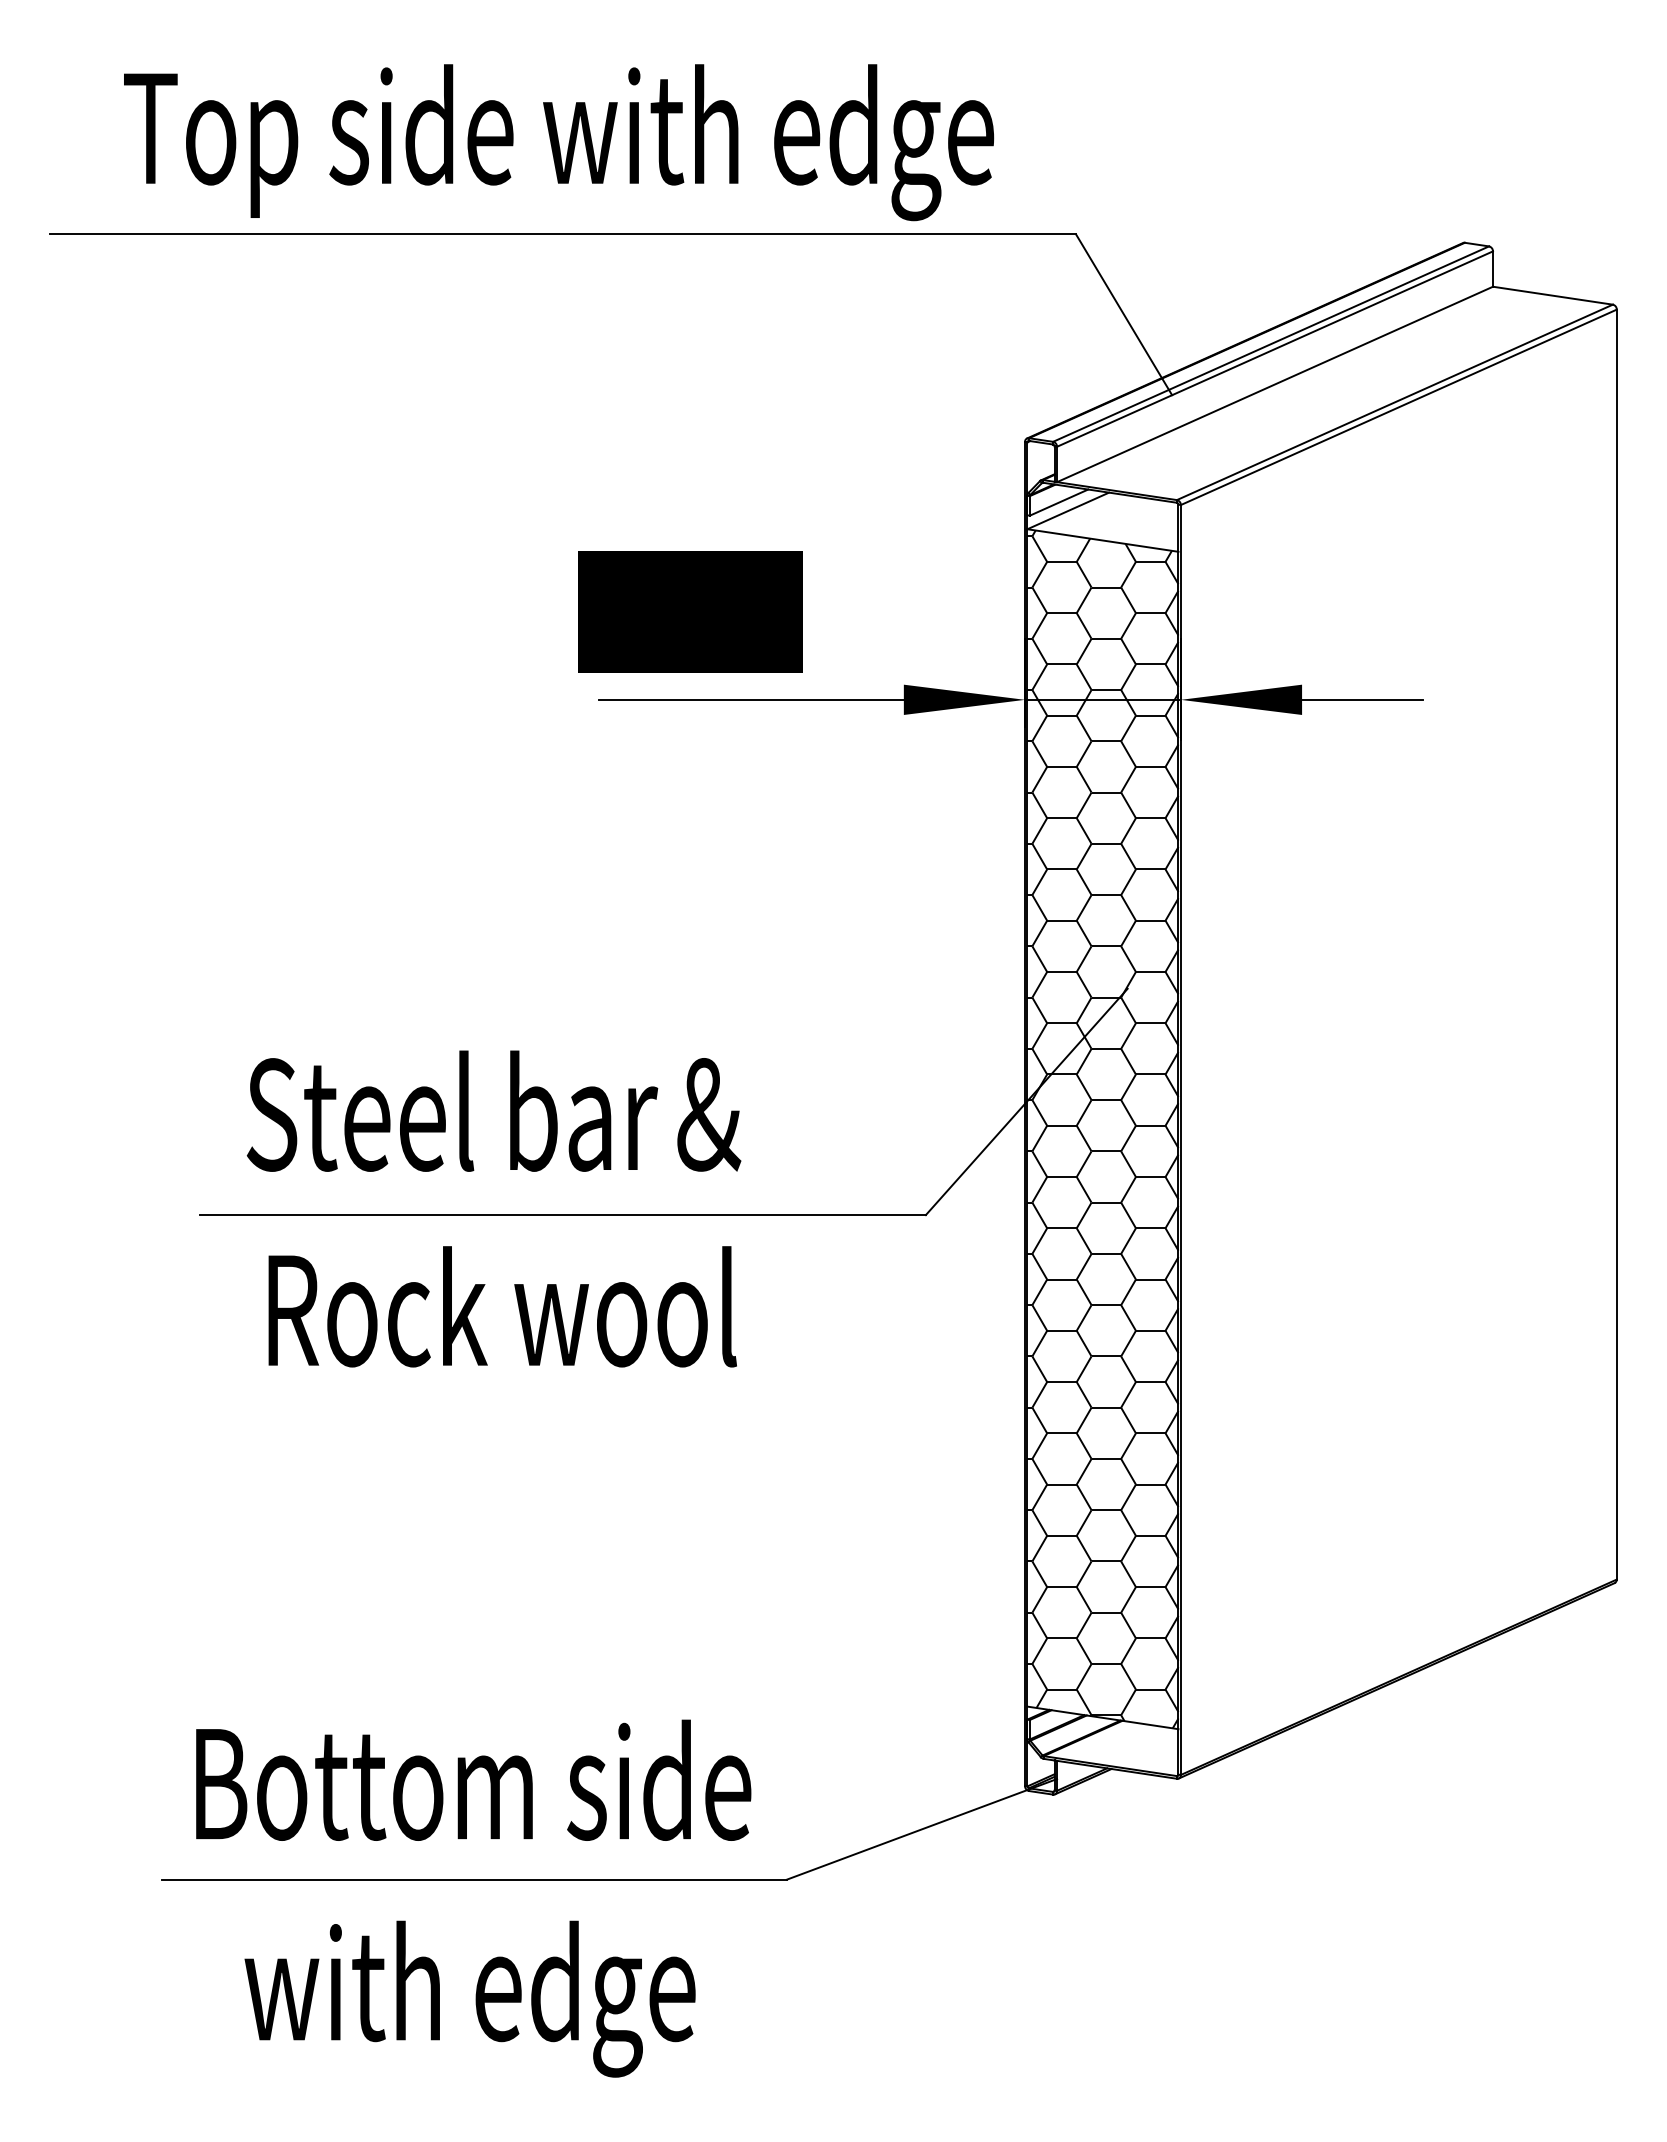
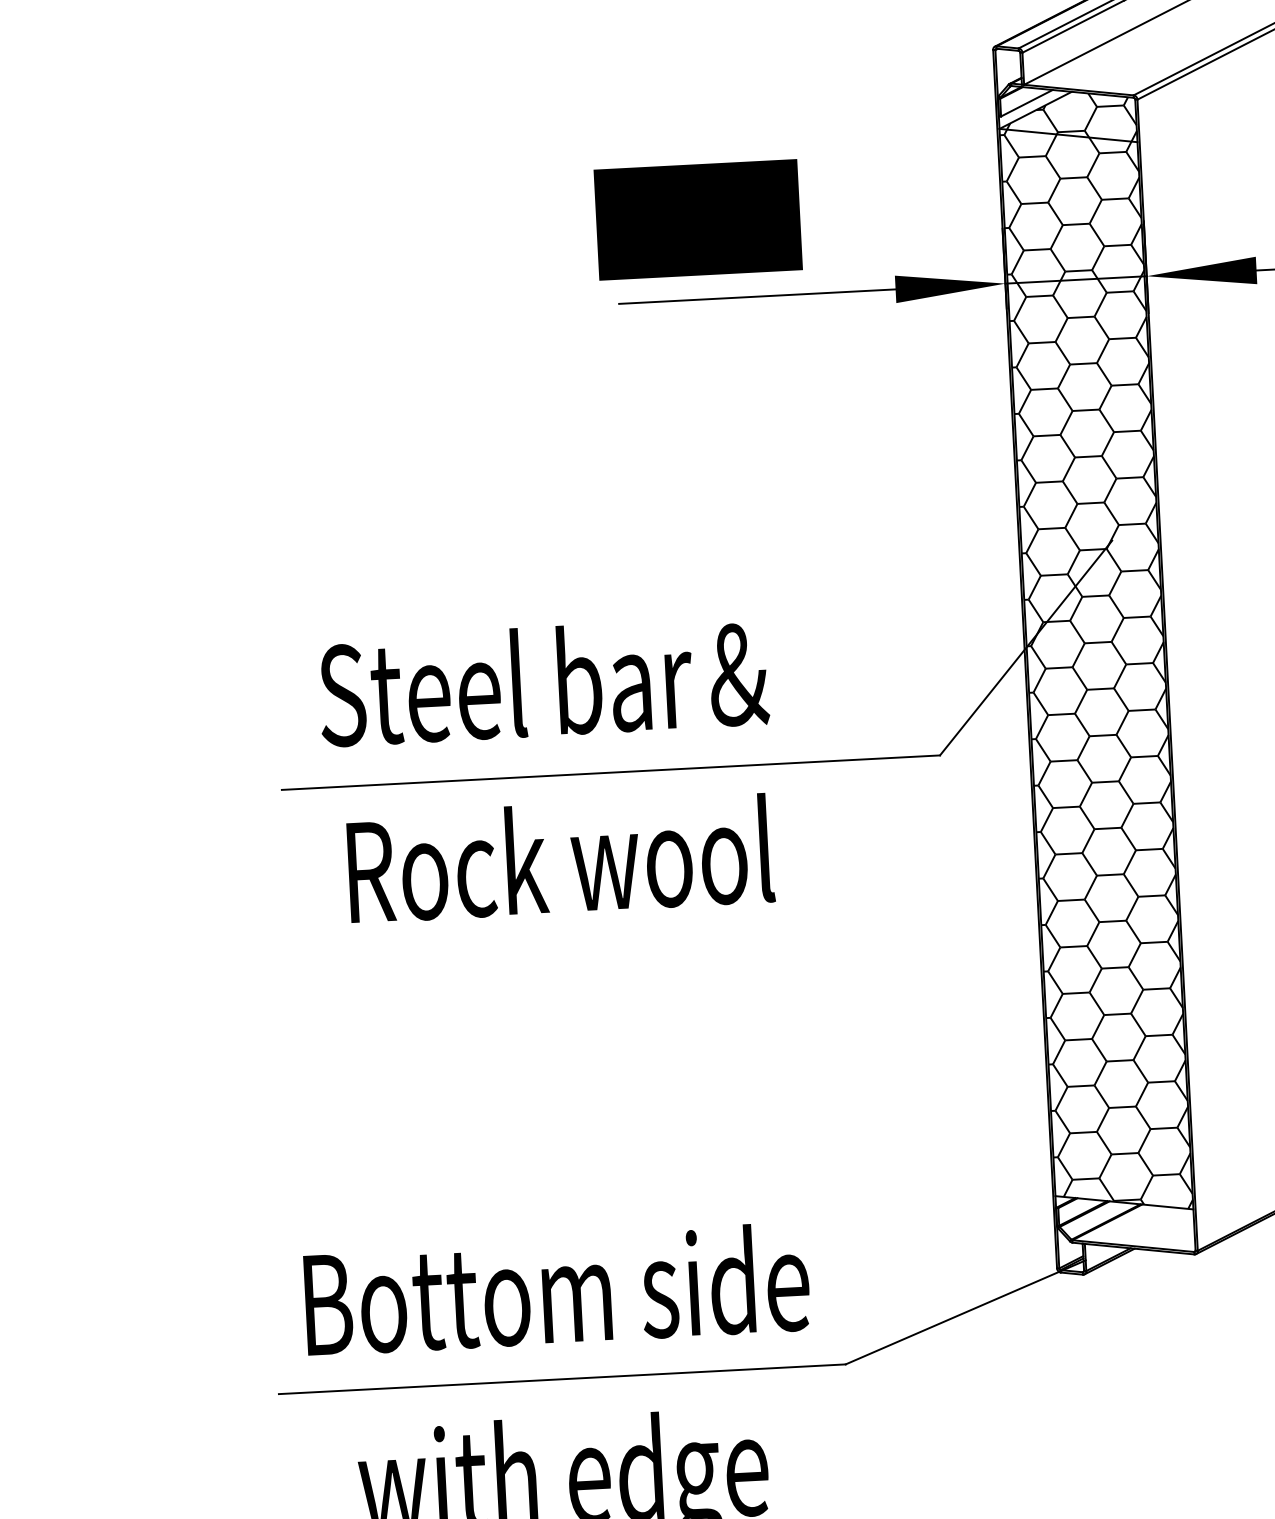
hatch: (1106, 522) -> (1070, 119), added

